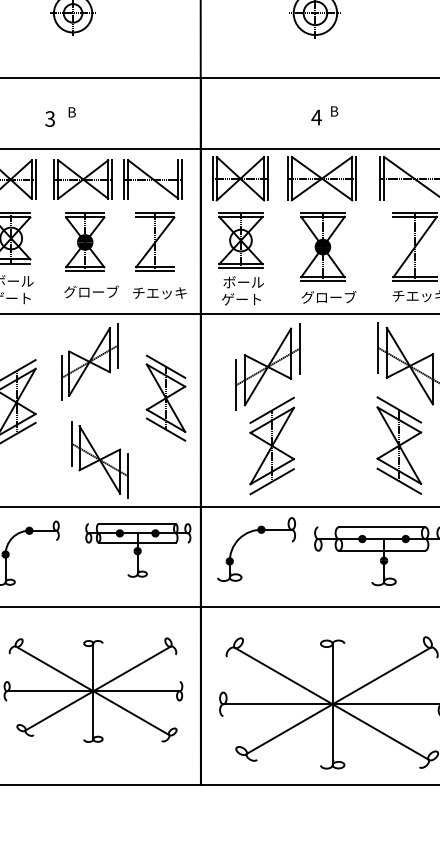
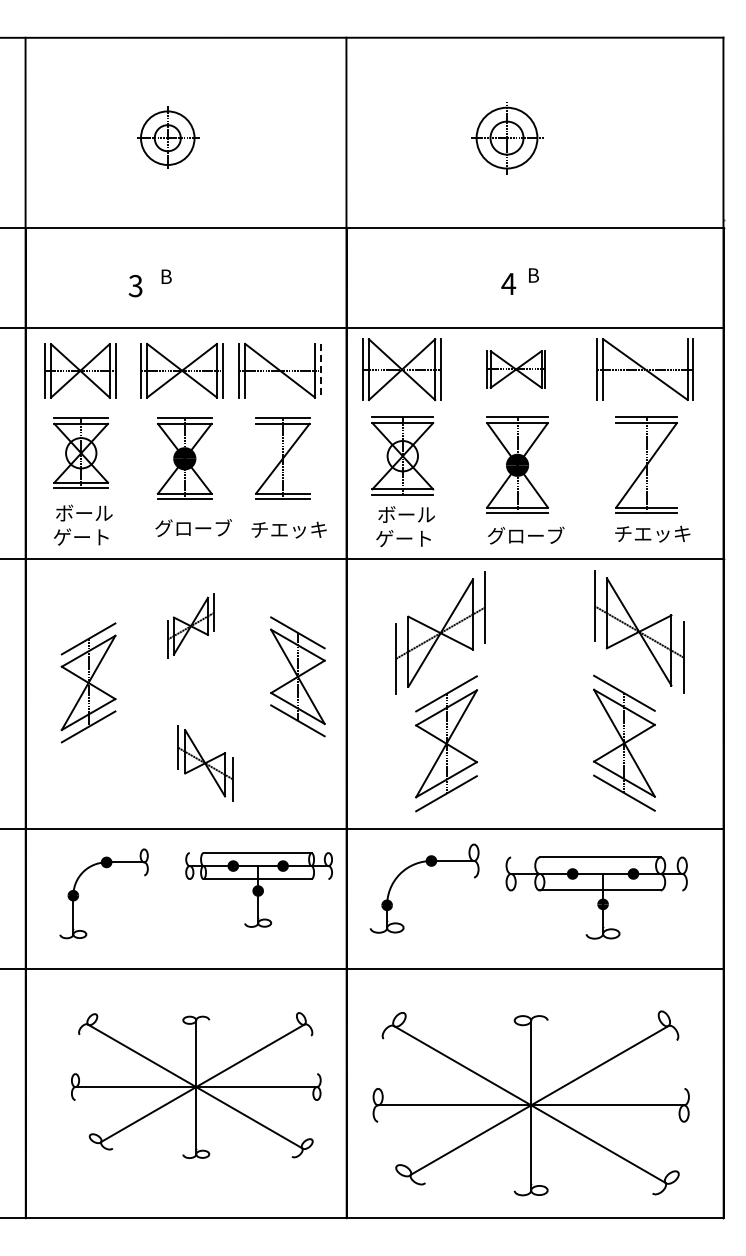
part: (321, 178) -> (515, 369), size x0.6
line: (182, 179) -> (320, 370), solid -> dashed
part: (89, 362) -> (190, 626), size x0.6
part: (99, 460) -> (204, 763), size x0.7

